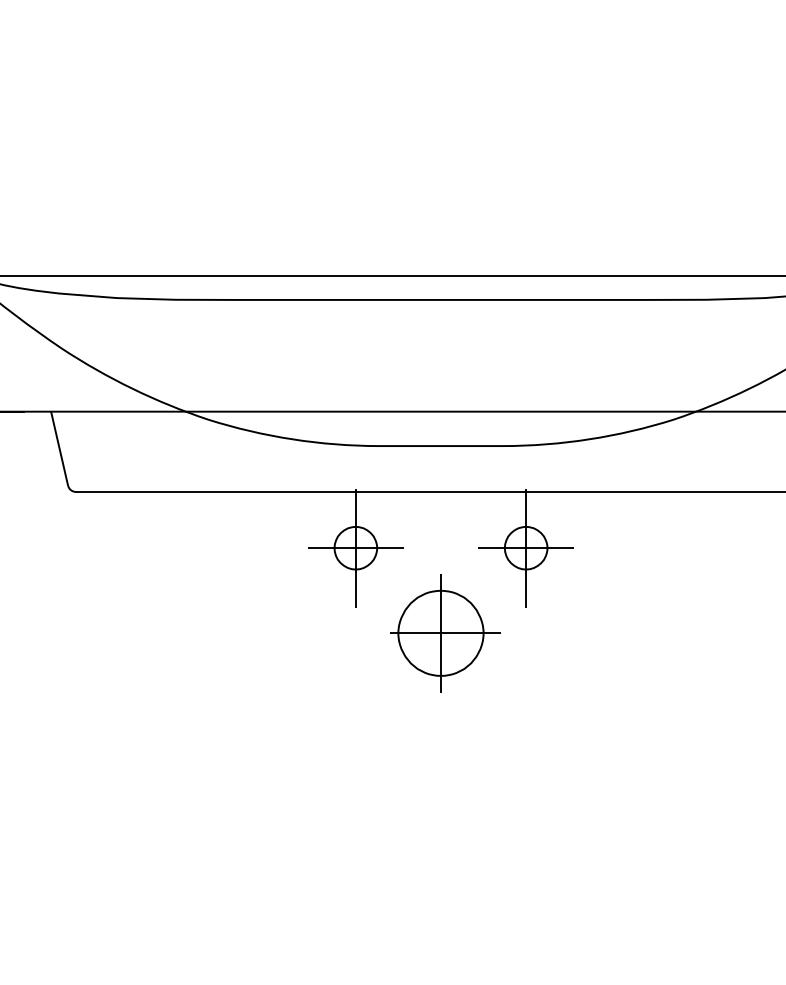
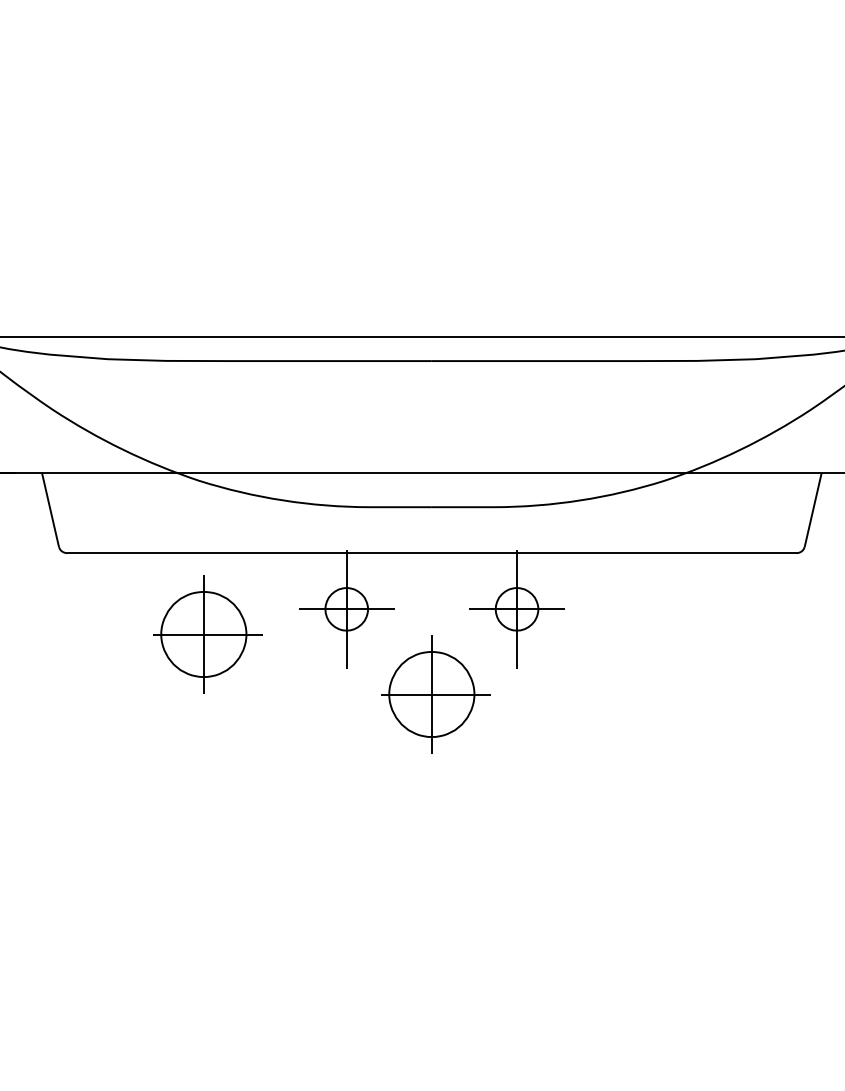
part: (216, 573) -> (207, 634), added

